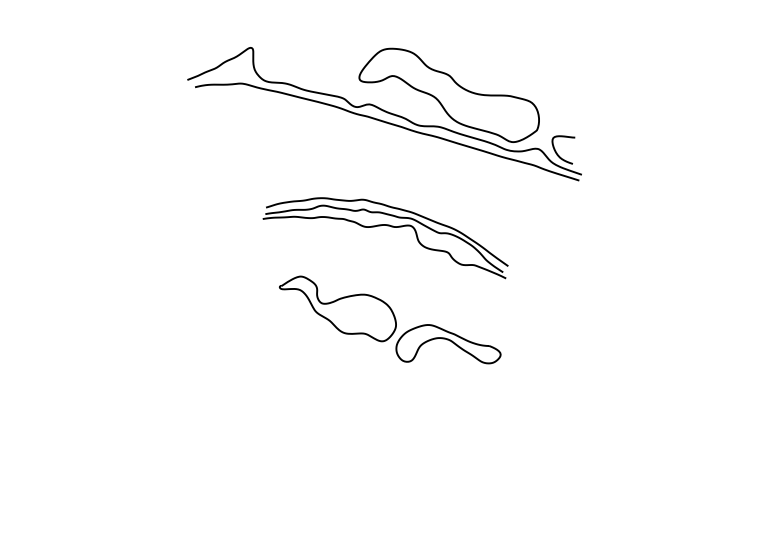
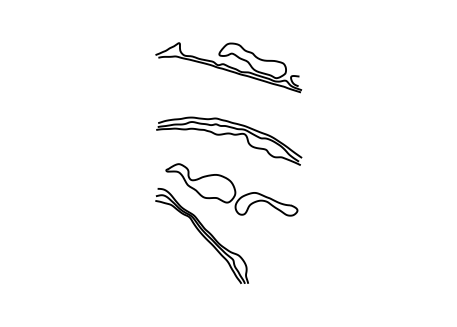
part: (384, 113) -> (228, 67), size x0.62
part: (339, 396) -> (201, 235), added

